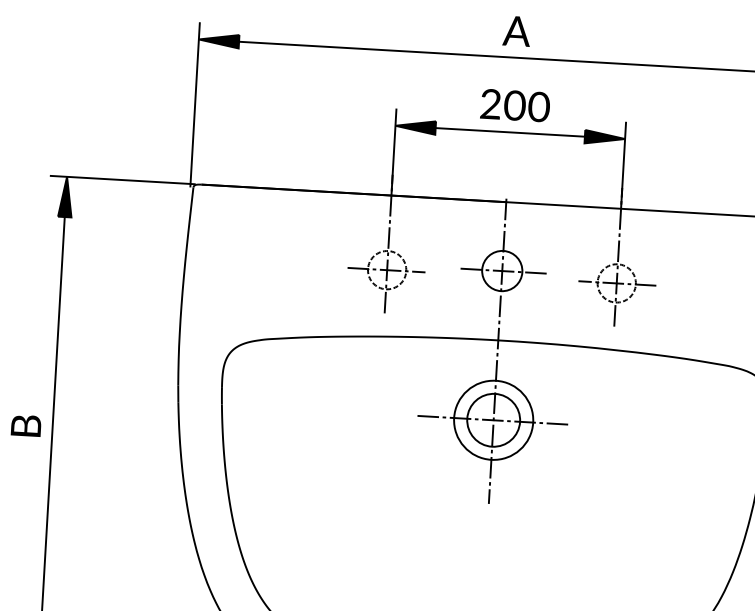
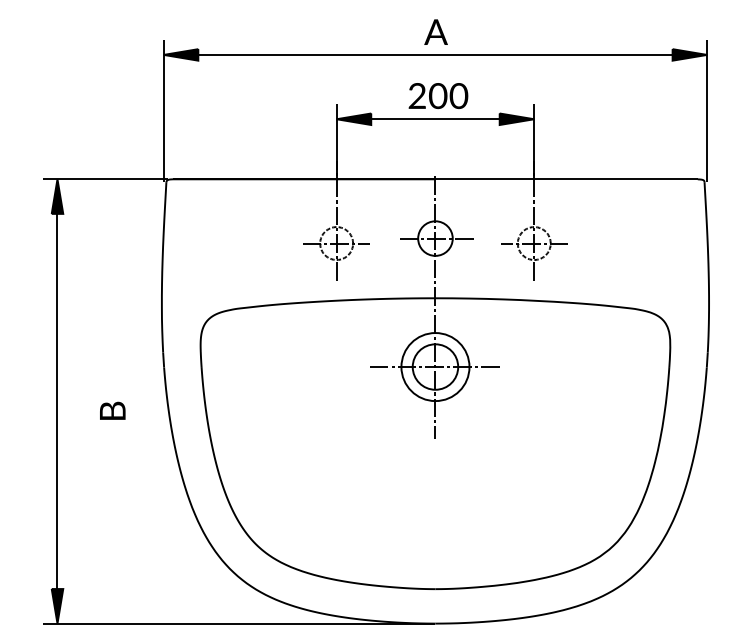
text: (25, 425) -> (112, 410), moved

